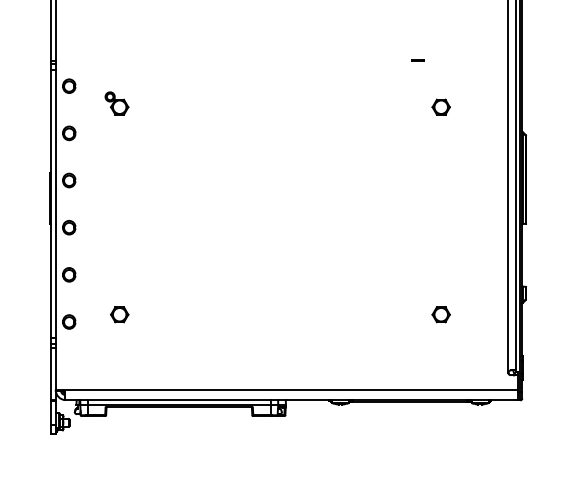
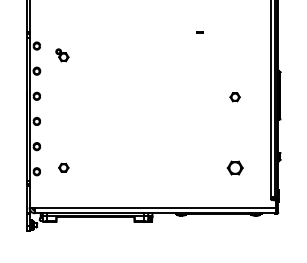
part: (417, 60) -> (199, 32), moved
part: (439, 107) -> (234, 97), moved
part: (439, 314) -> (234, 167), size x1.6

